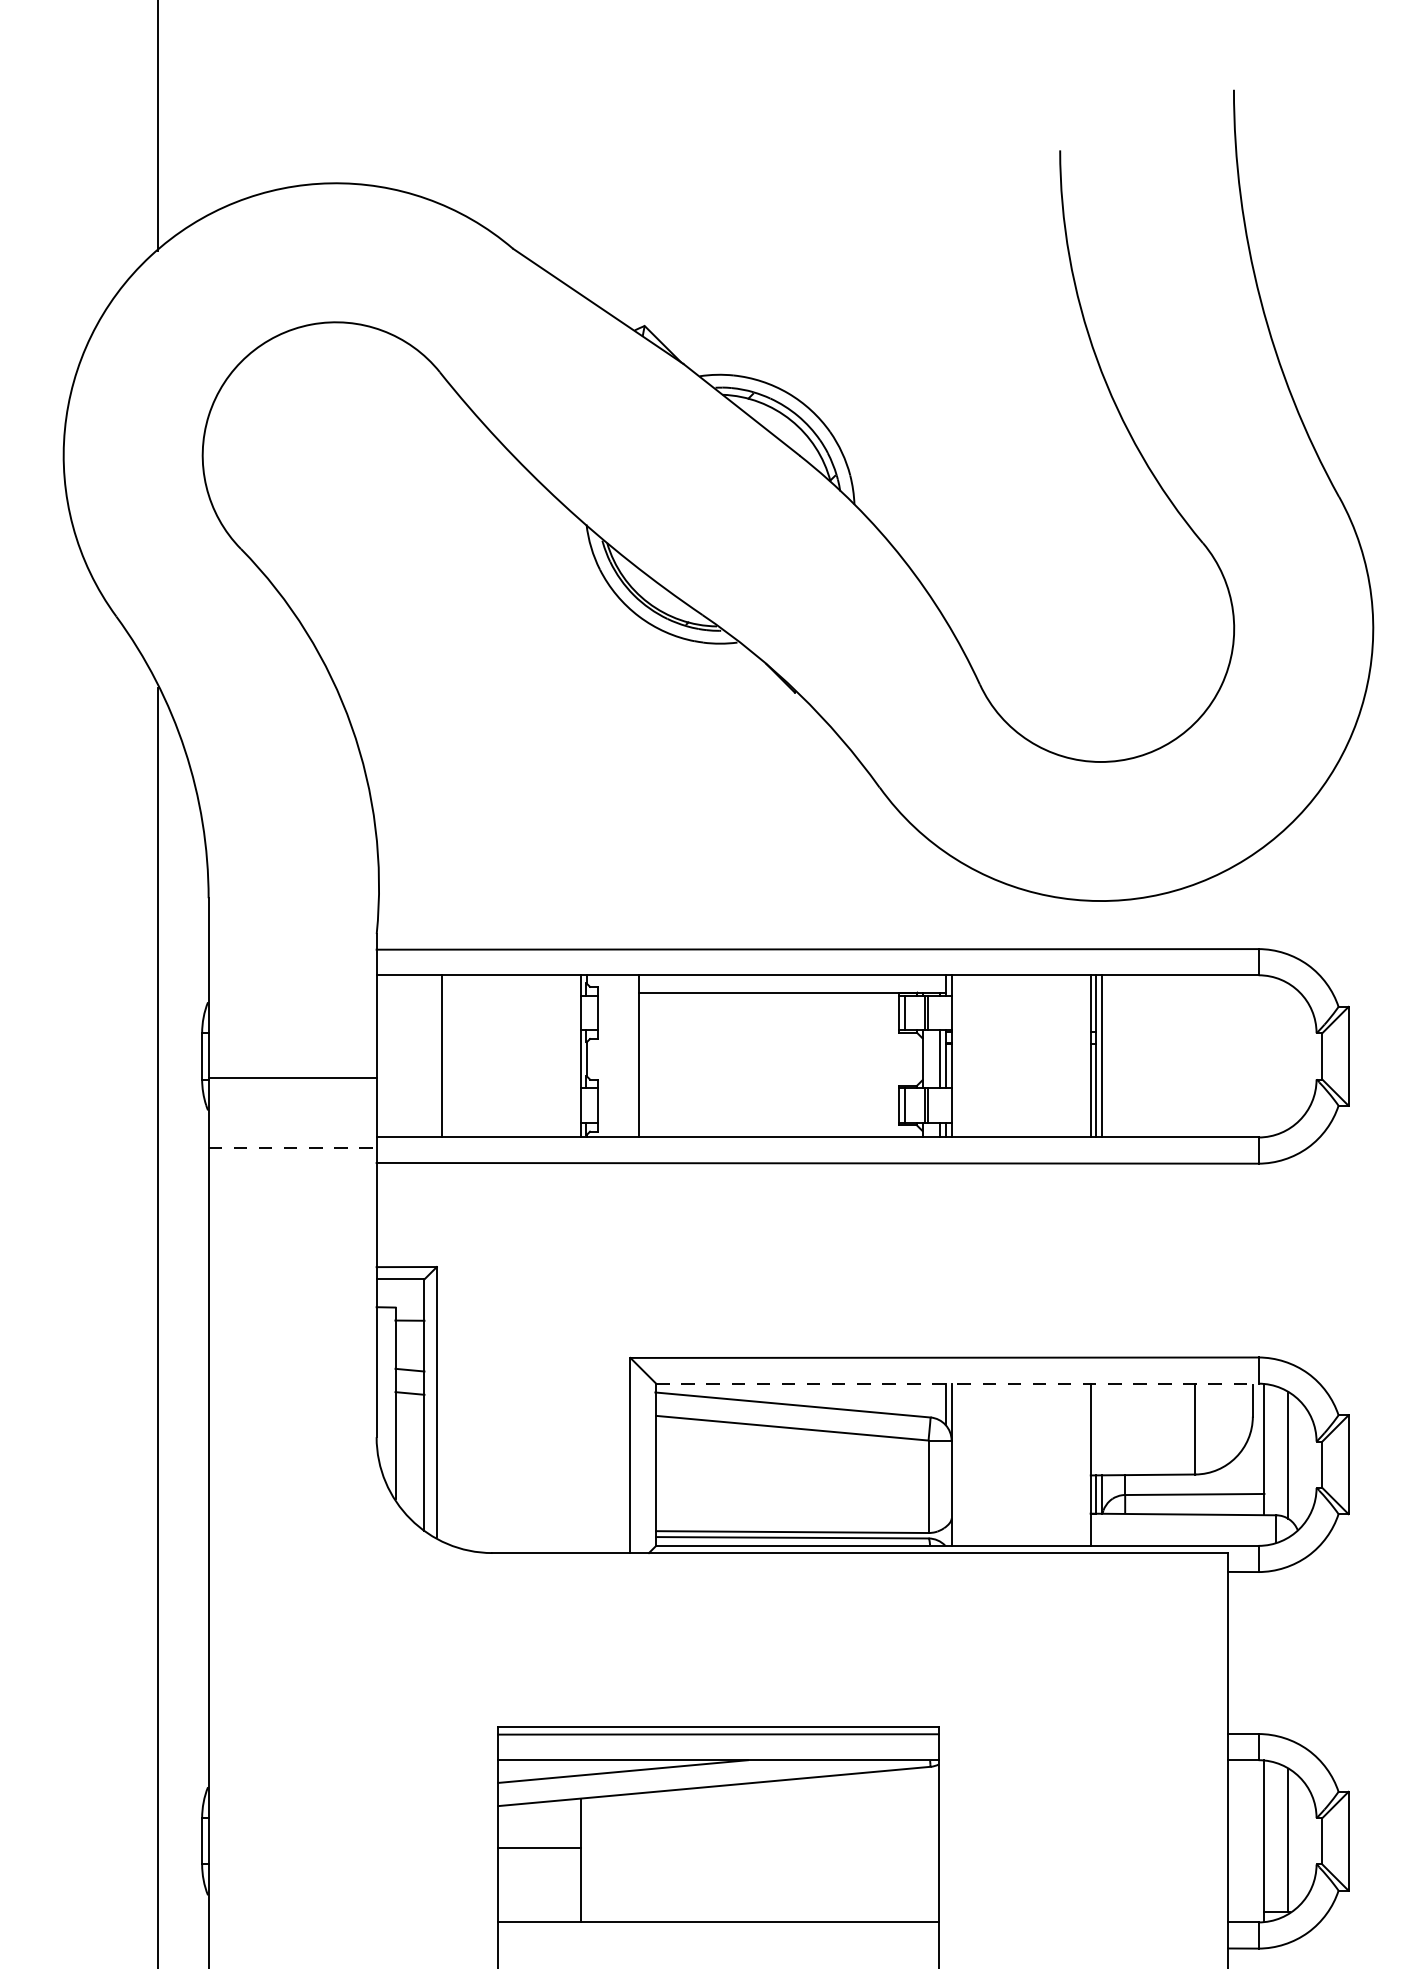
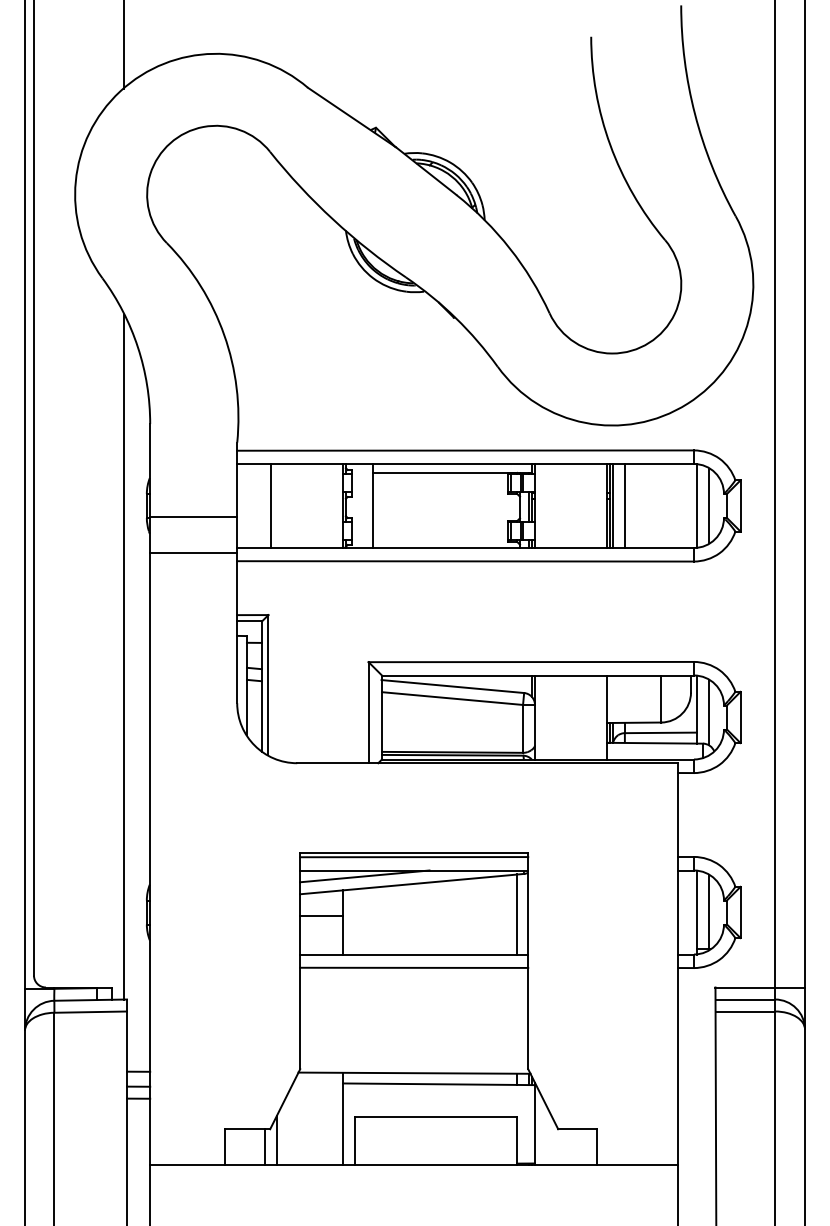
line: (1288, 1055) -> (709, 505), added
line: (1124, 1057) -> (624, 506), added
line: (1265, 1057) -> (697, 506), added
line: (292, 1148) -> (193, 553), dashed -> solid
line: (958, 1383) -> (538, 675), dashed -> solid
line: (917, 1843) -> (517, 913), added
line: (718, 1947) -> (414, 967), added

